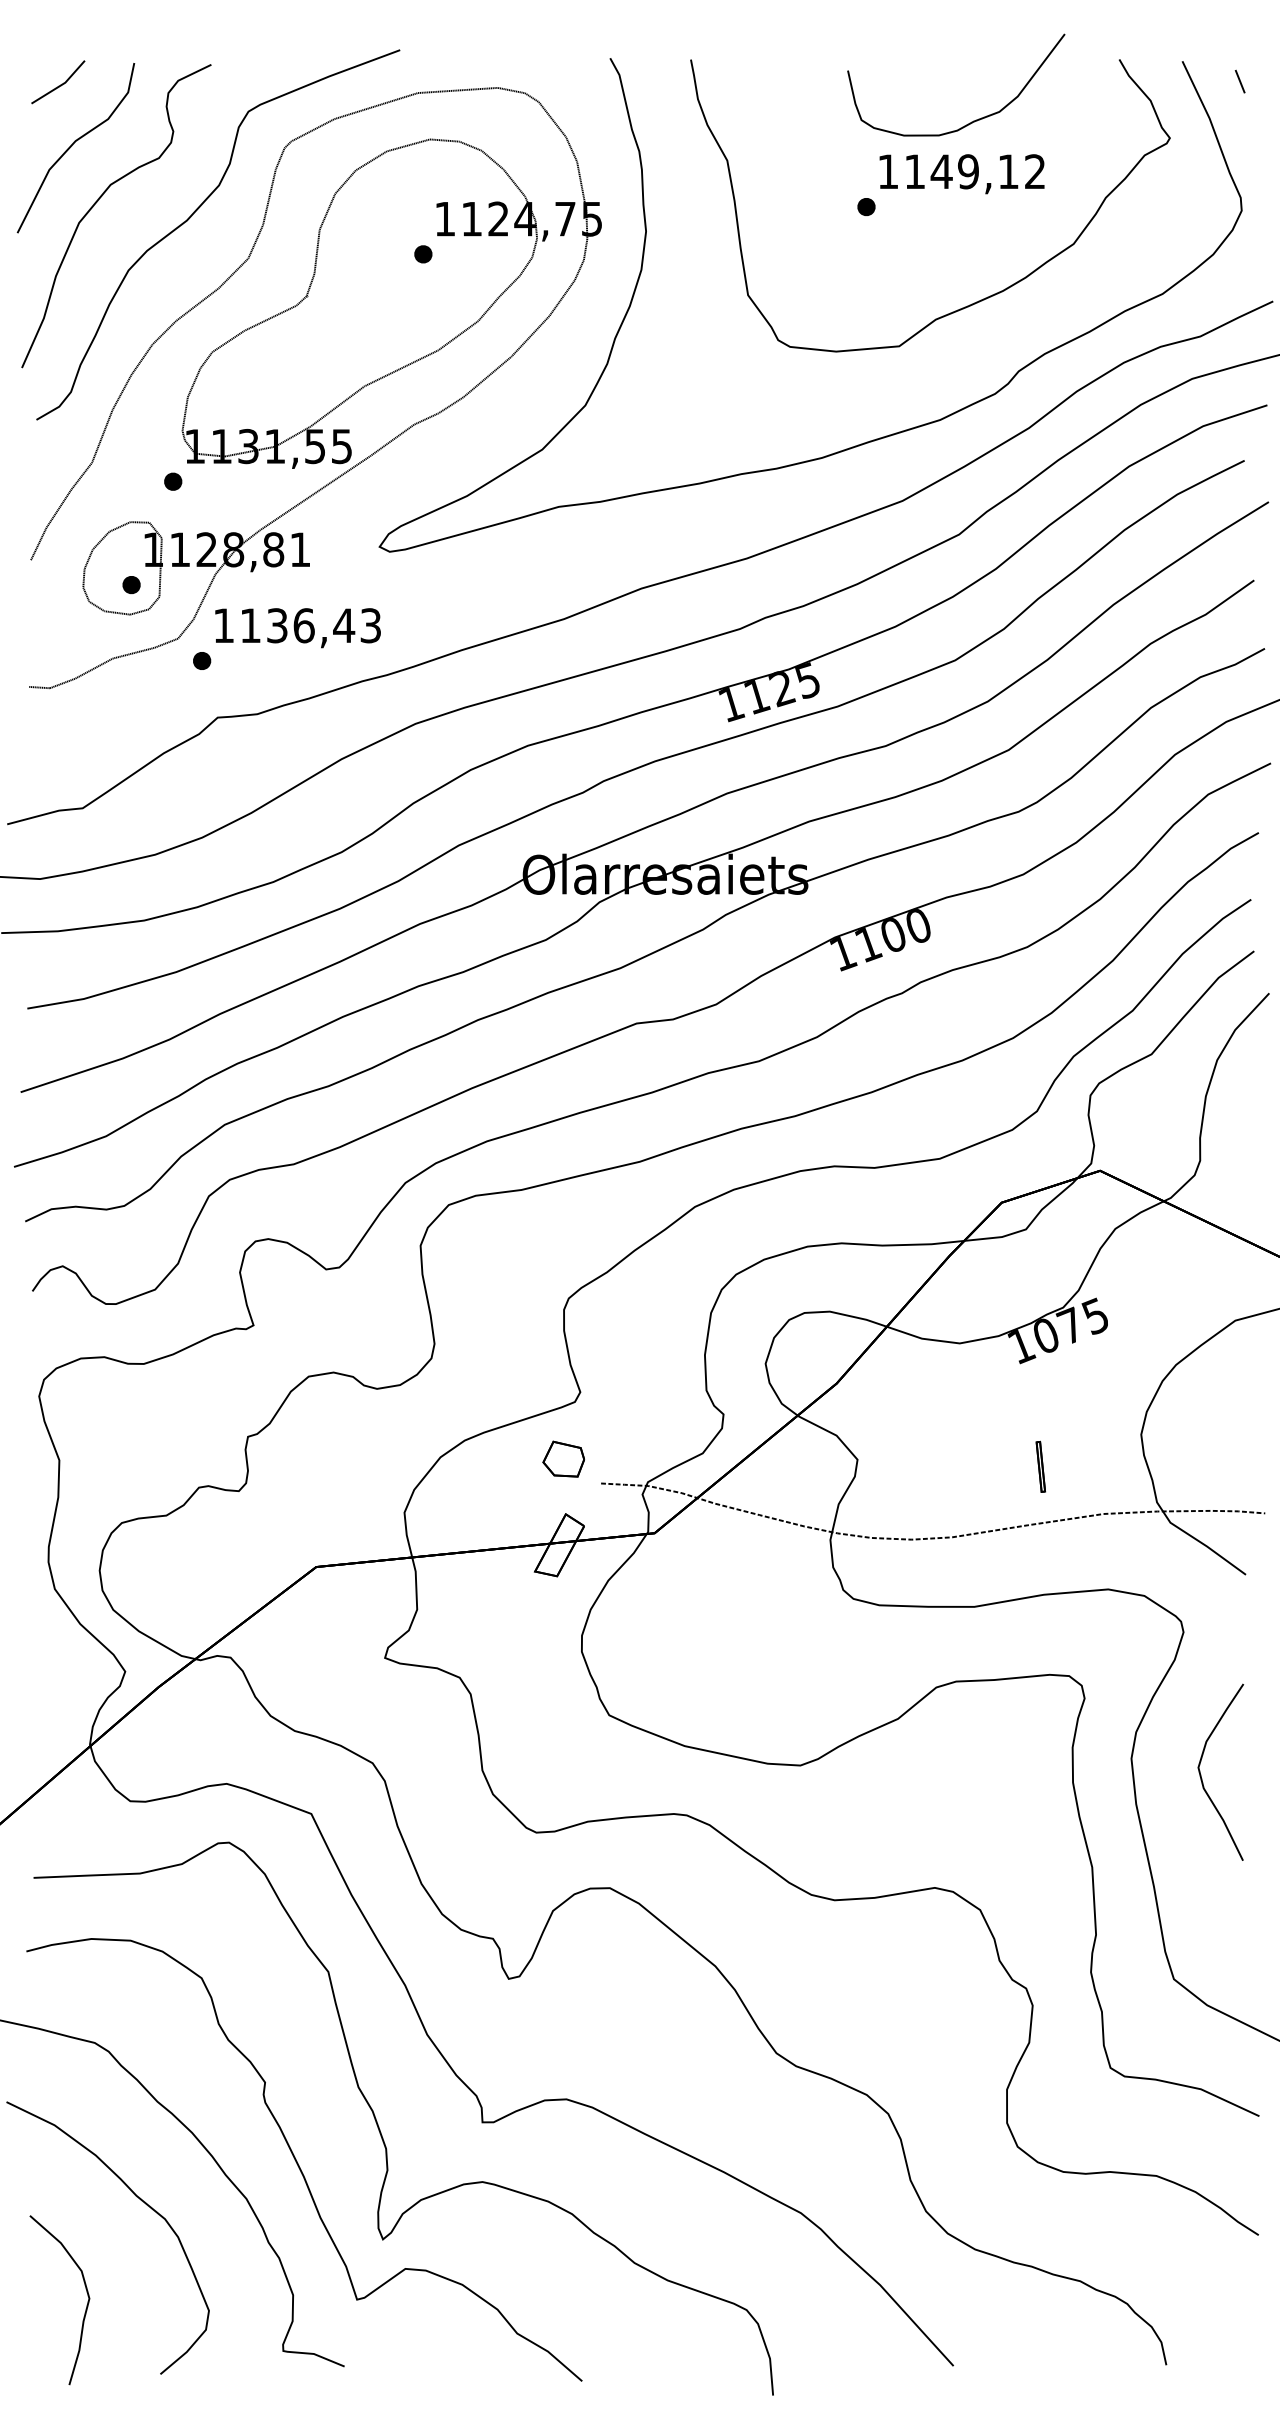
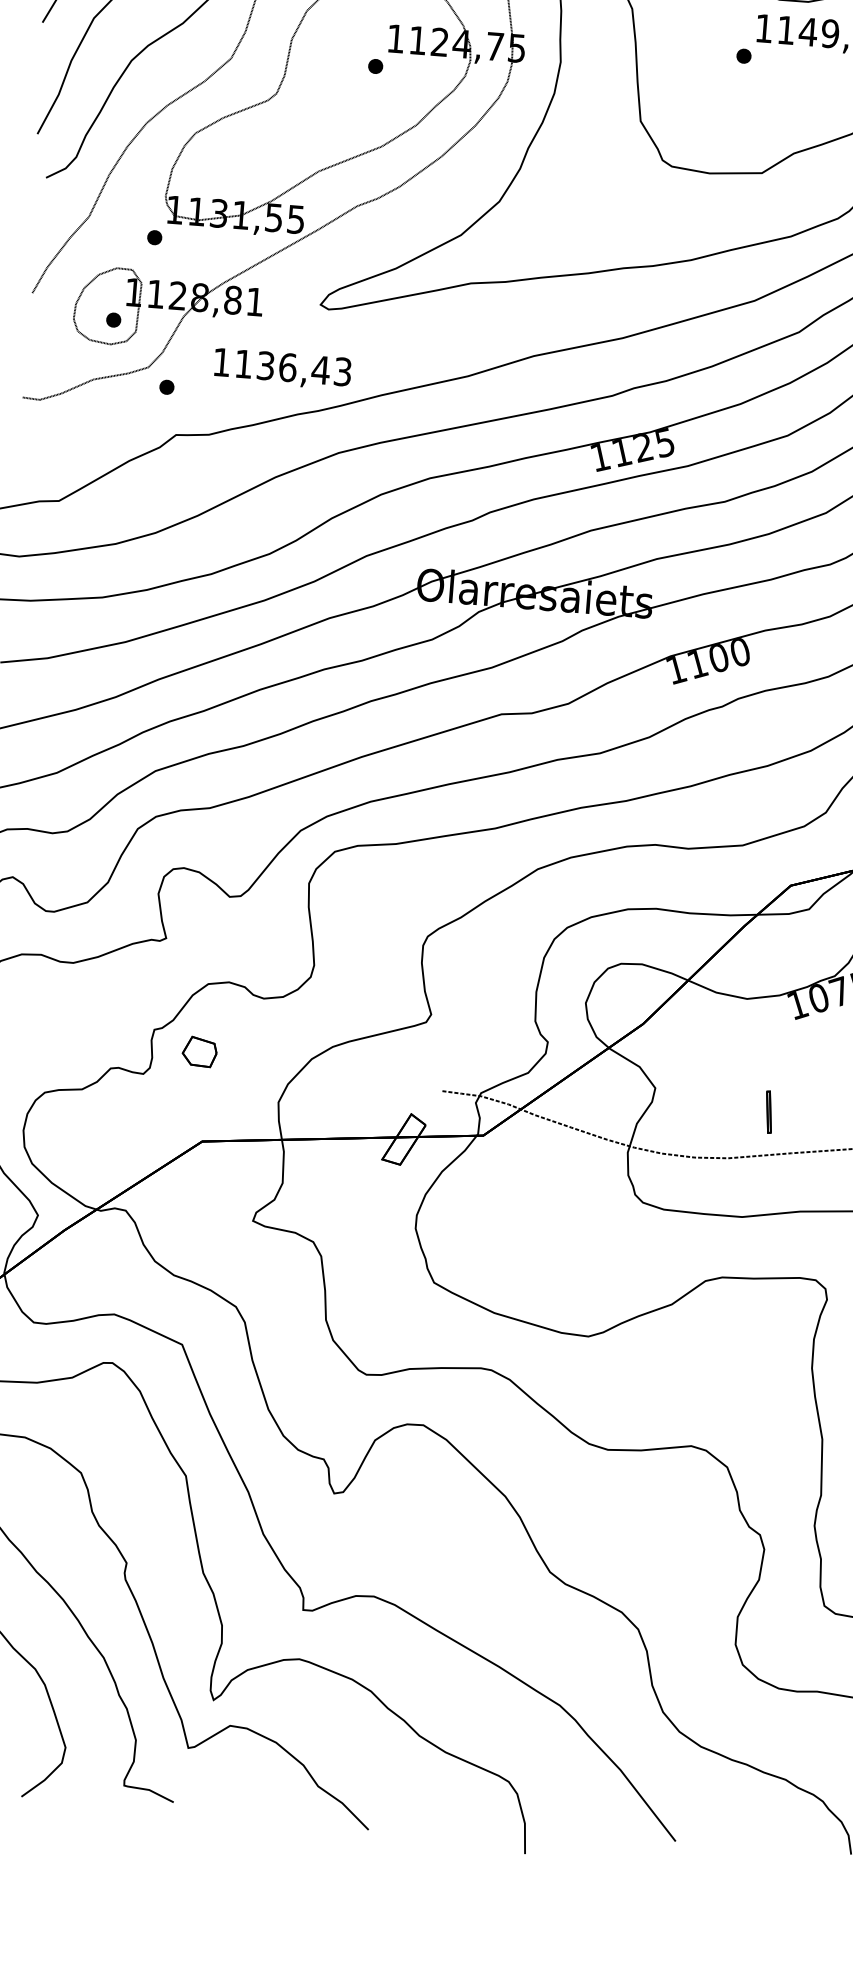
text: (297, 628) -> (282, 369), moved
part: (563, 1458) -> (199, 1051), moved
part: (1040, 1466) -> (768, 1111), moved

